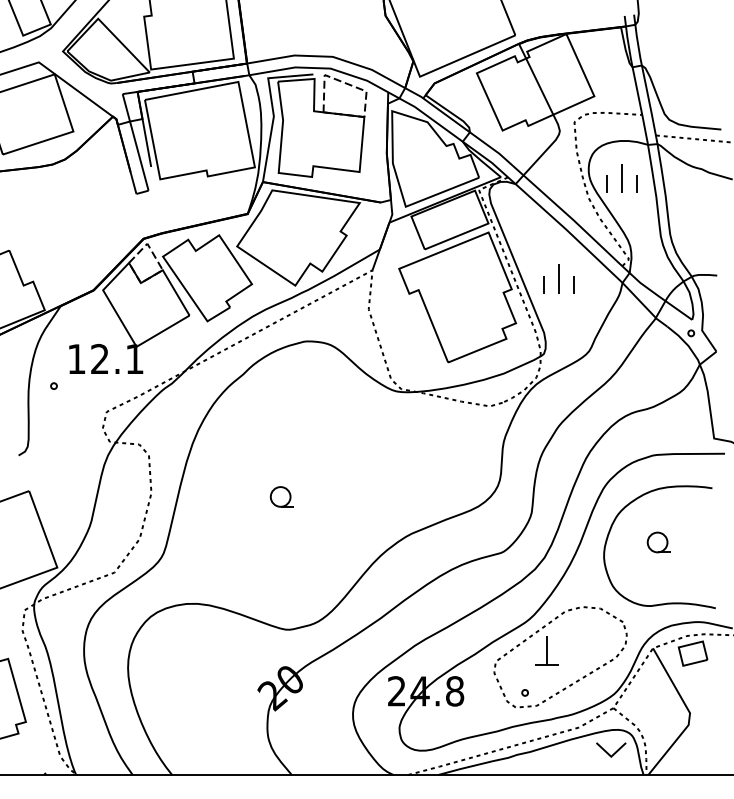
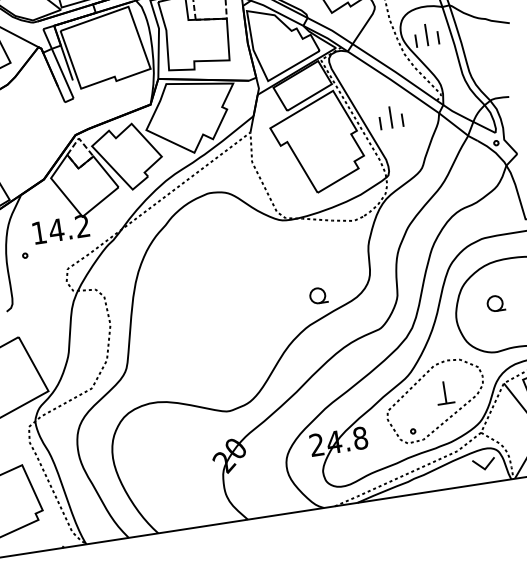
text: (116, 358) -> (68, 227), 12.1 -> 14.2
part: (281, 496) -> (318, 295), moved
part: (546, 650) -> (444, 392), moved

